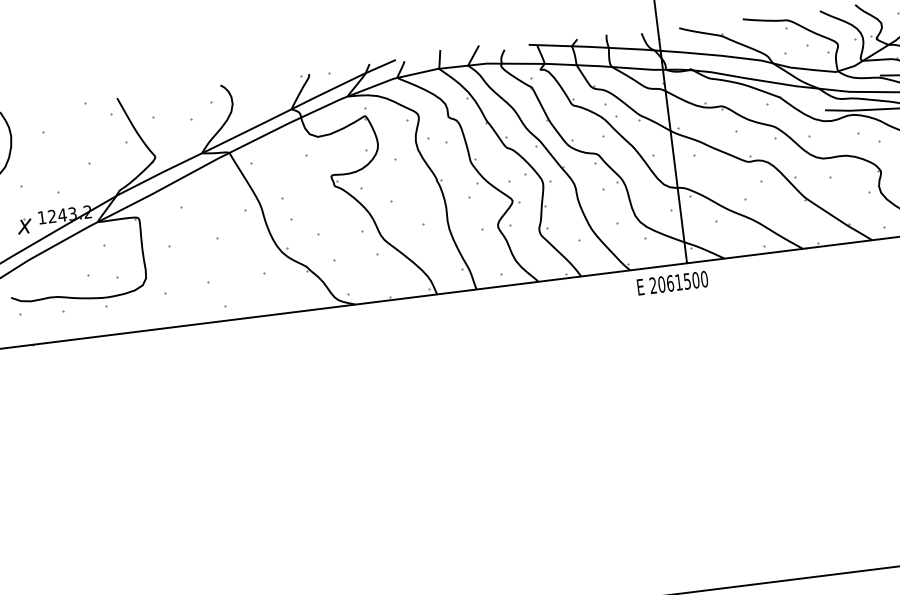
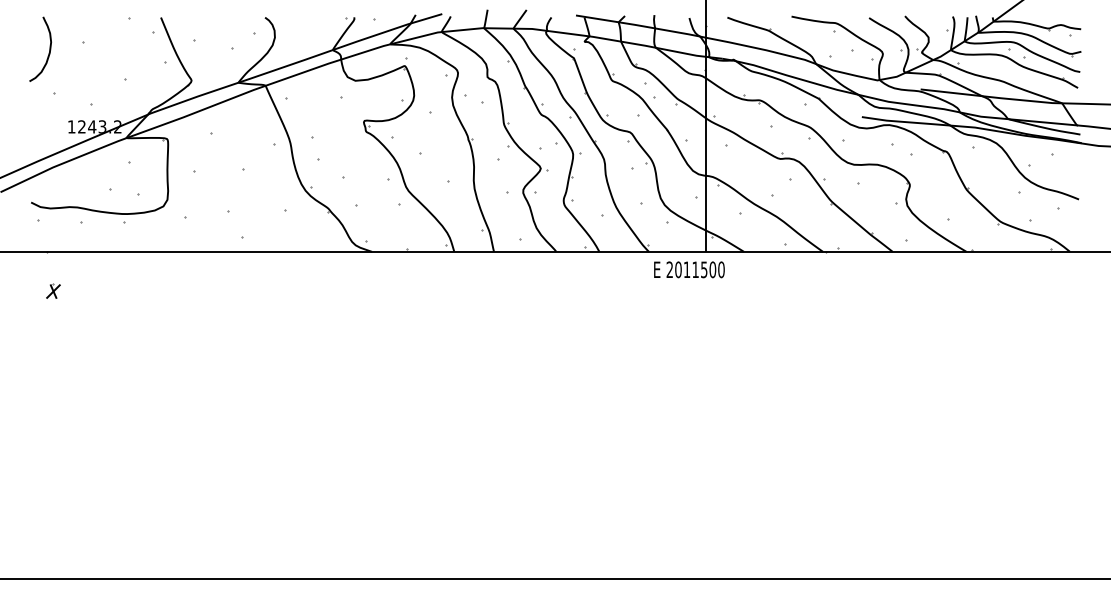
part: (24, 225) -> (53, 290), moved
text: (669, 283) -> (686, 269), 2061500 -> 2011500

